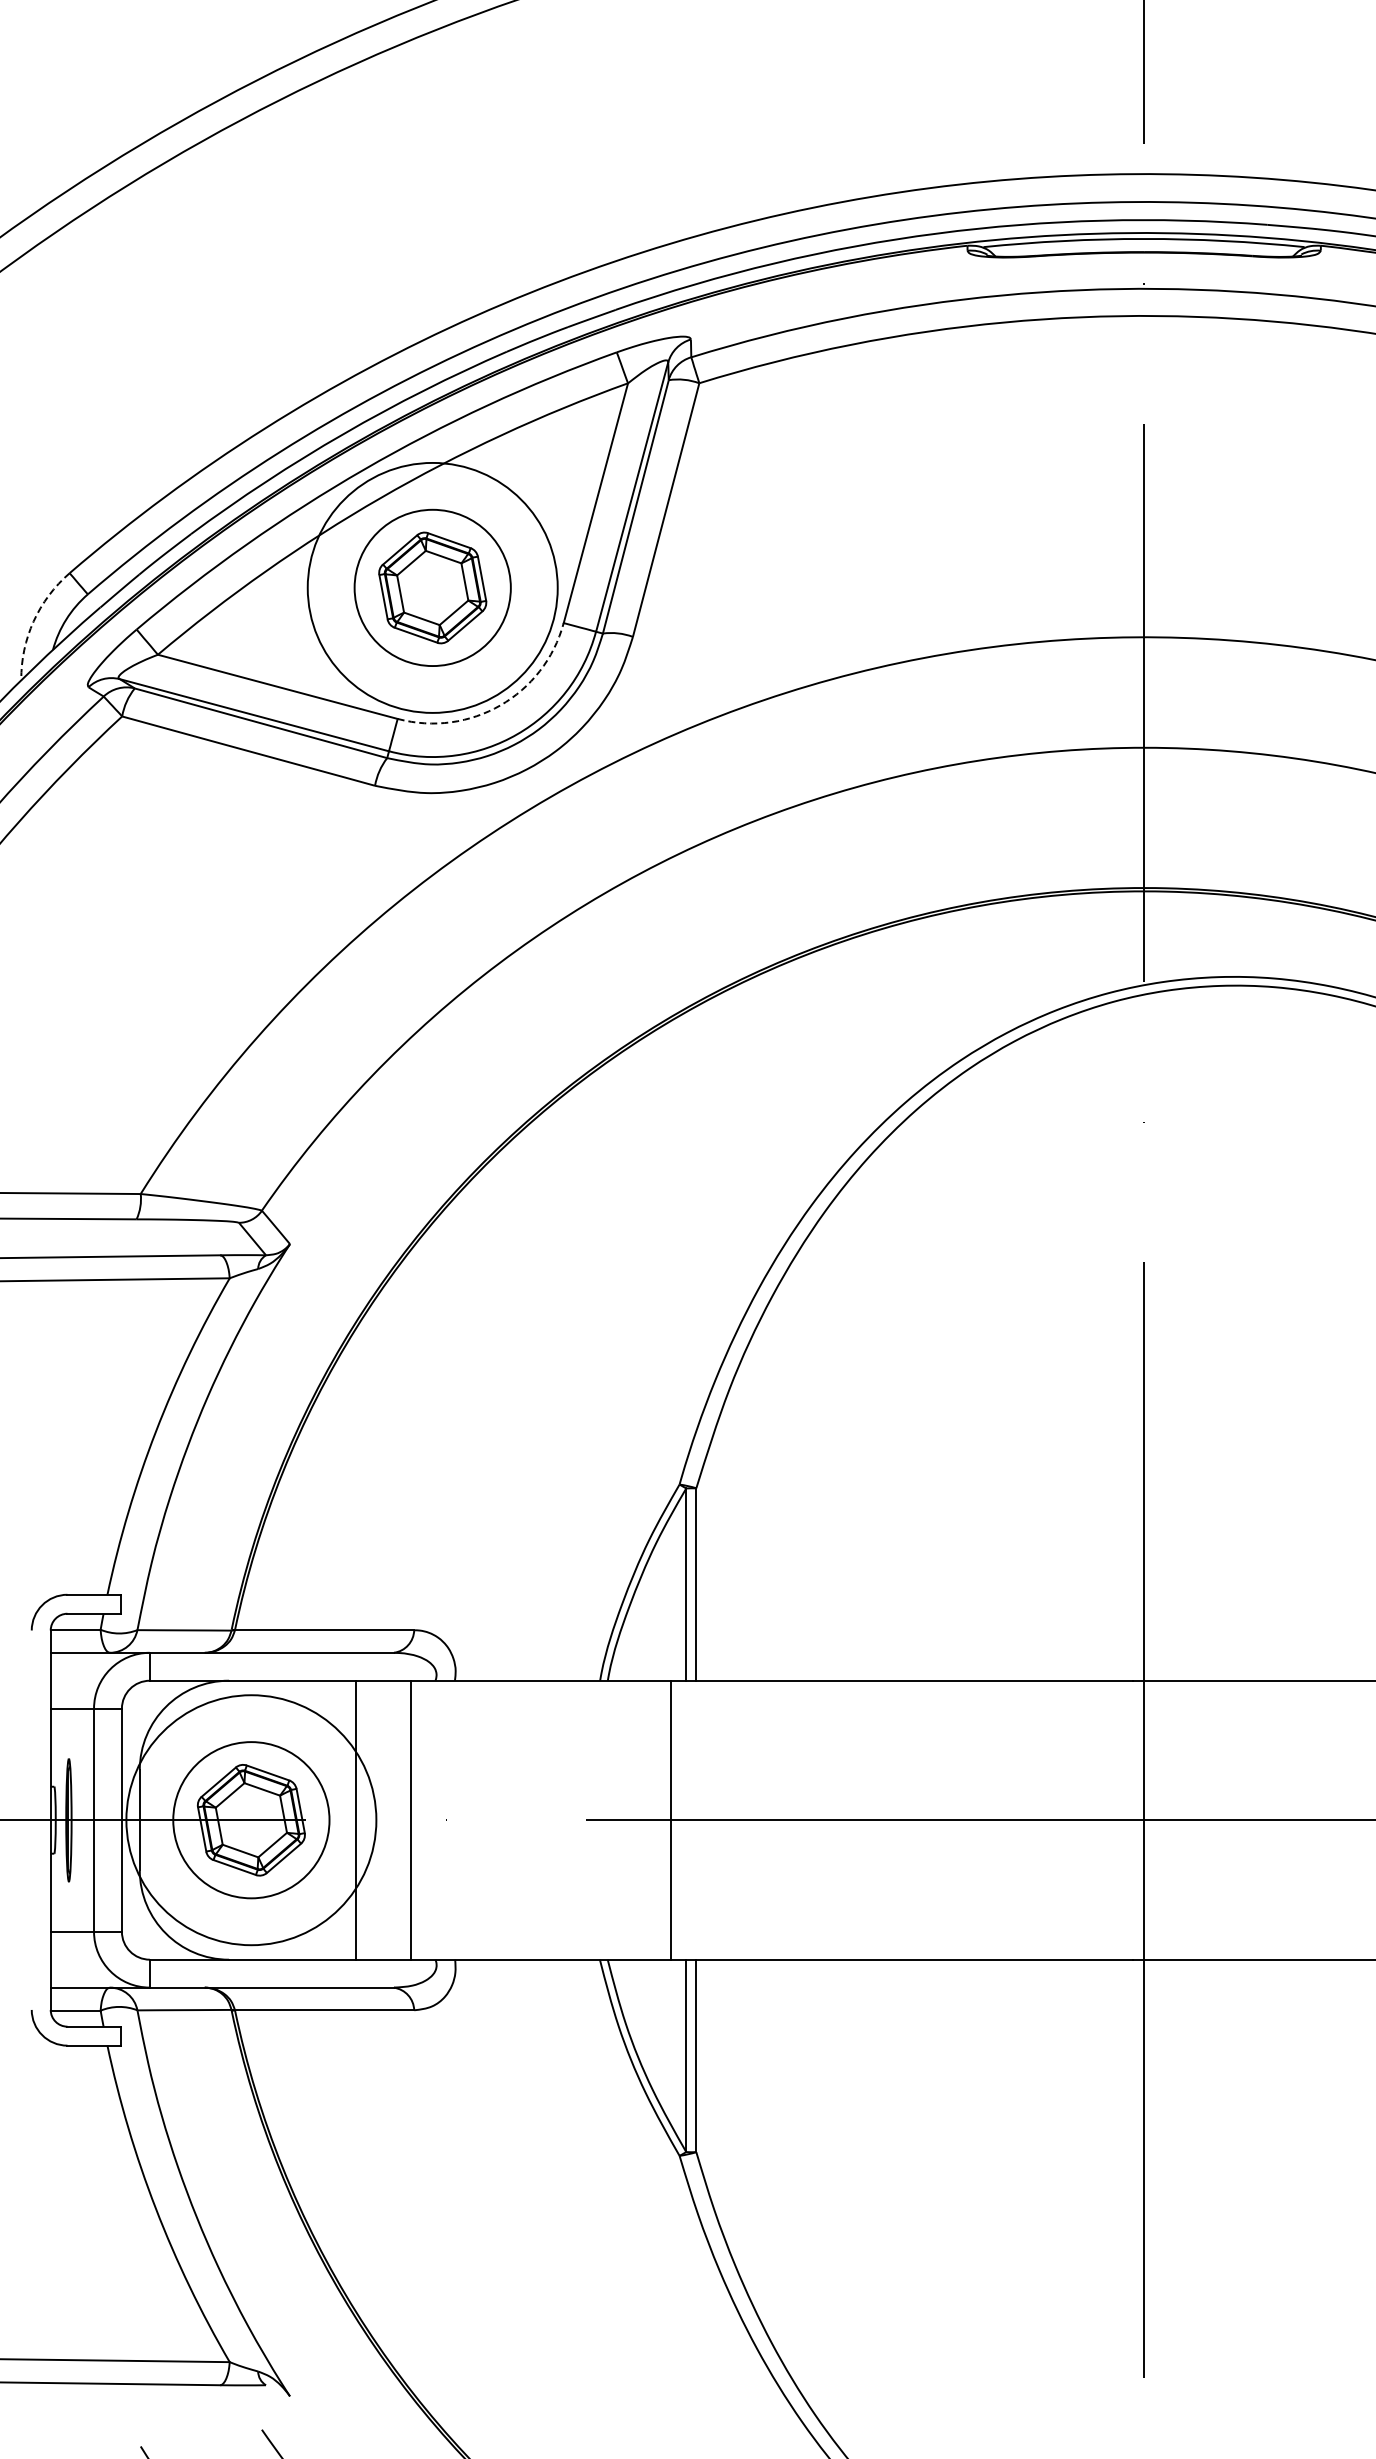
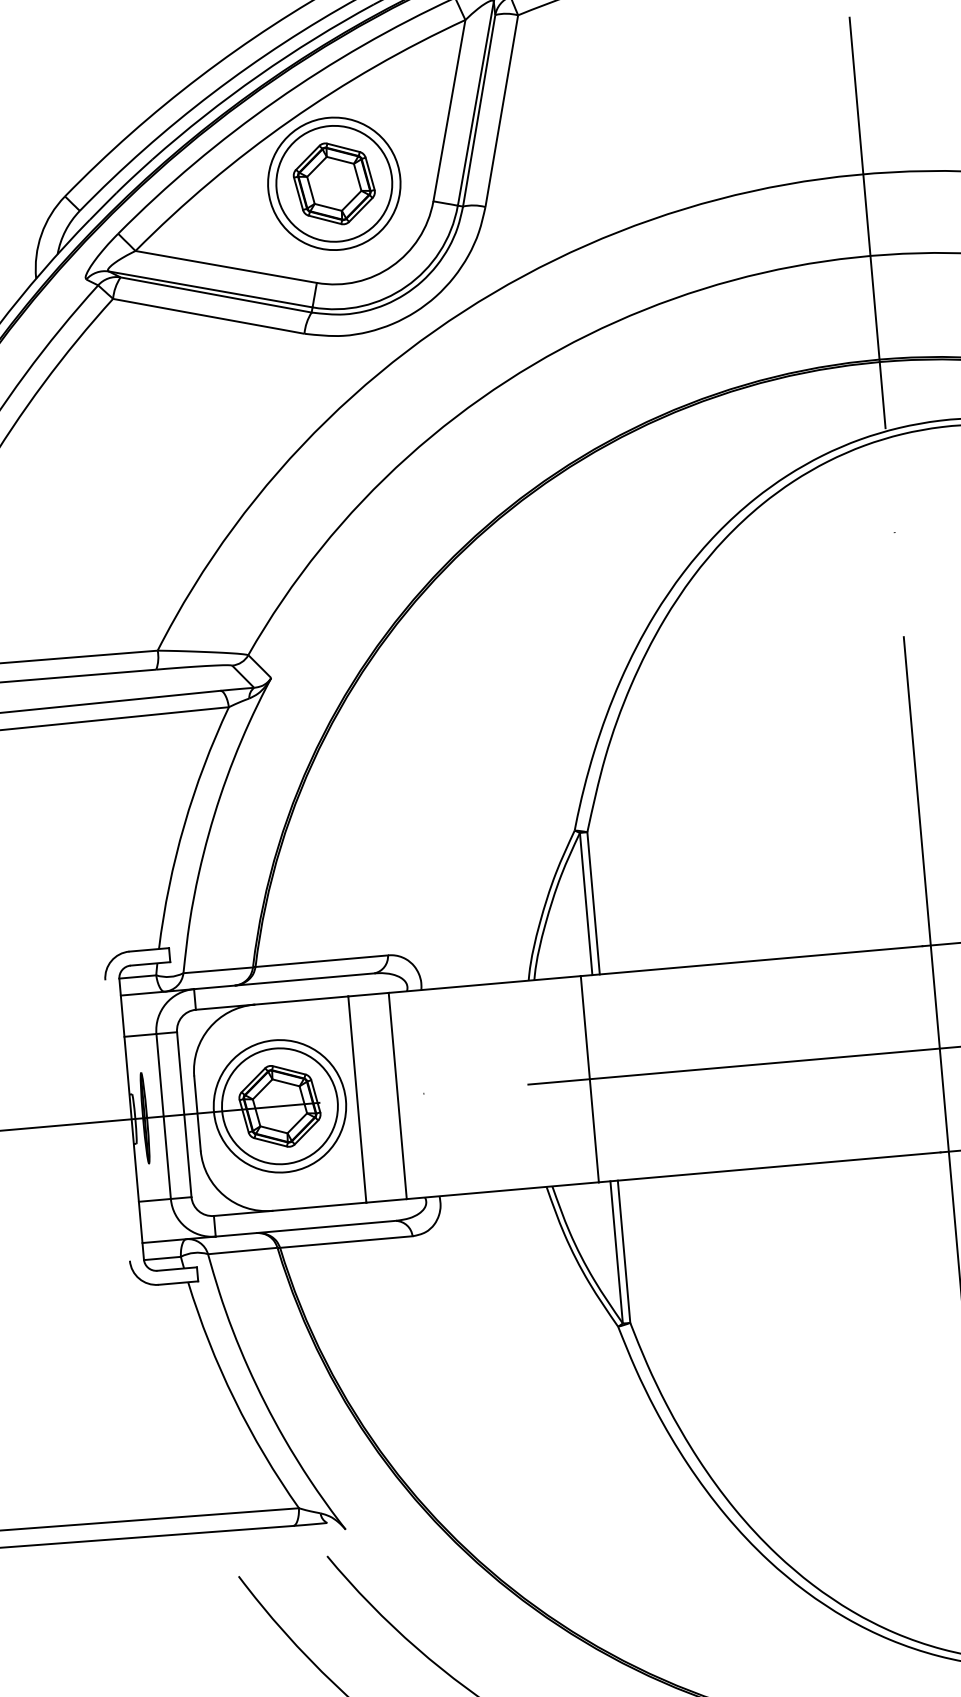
circle: (432, 587) -> (334, 183), size x0.71
arc: (33, 621) -> (41, 234), dashed -> solid
arc: (500, 705) -> (392, 266), dashed -> solid
circle: (251, 1819) -> (280, 1105), size x0.71

